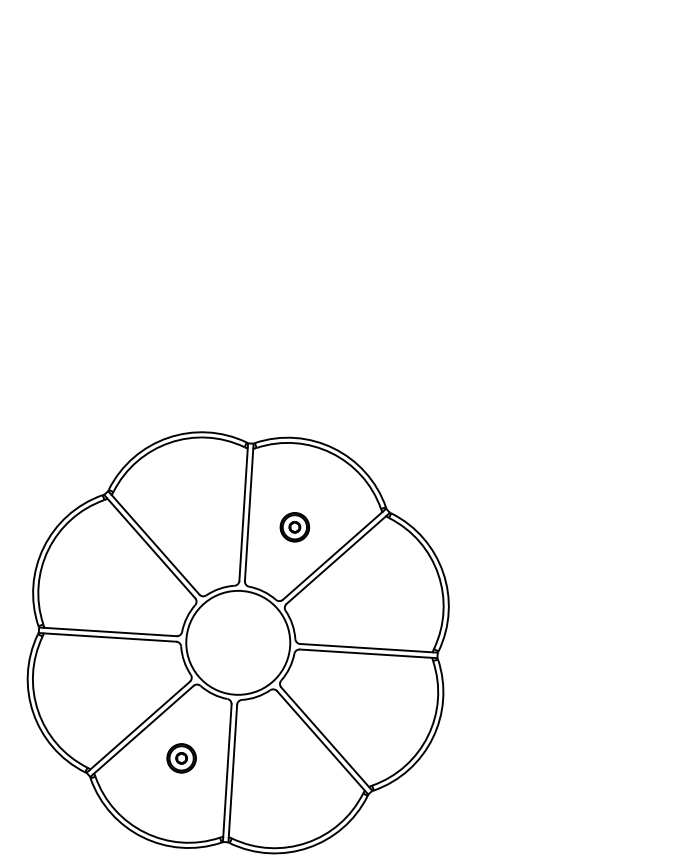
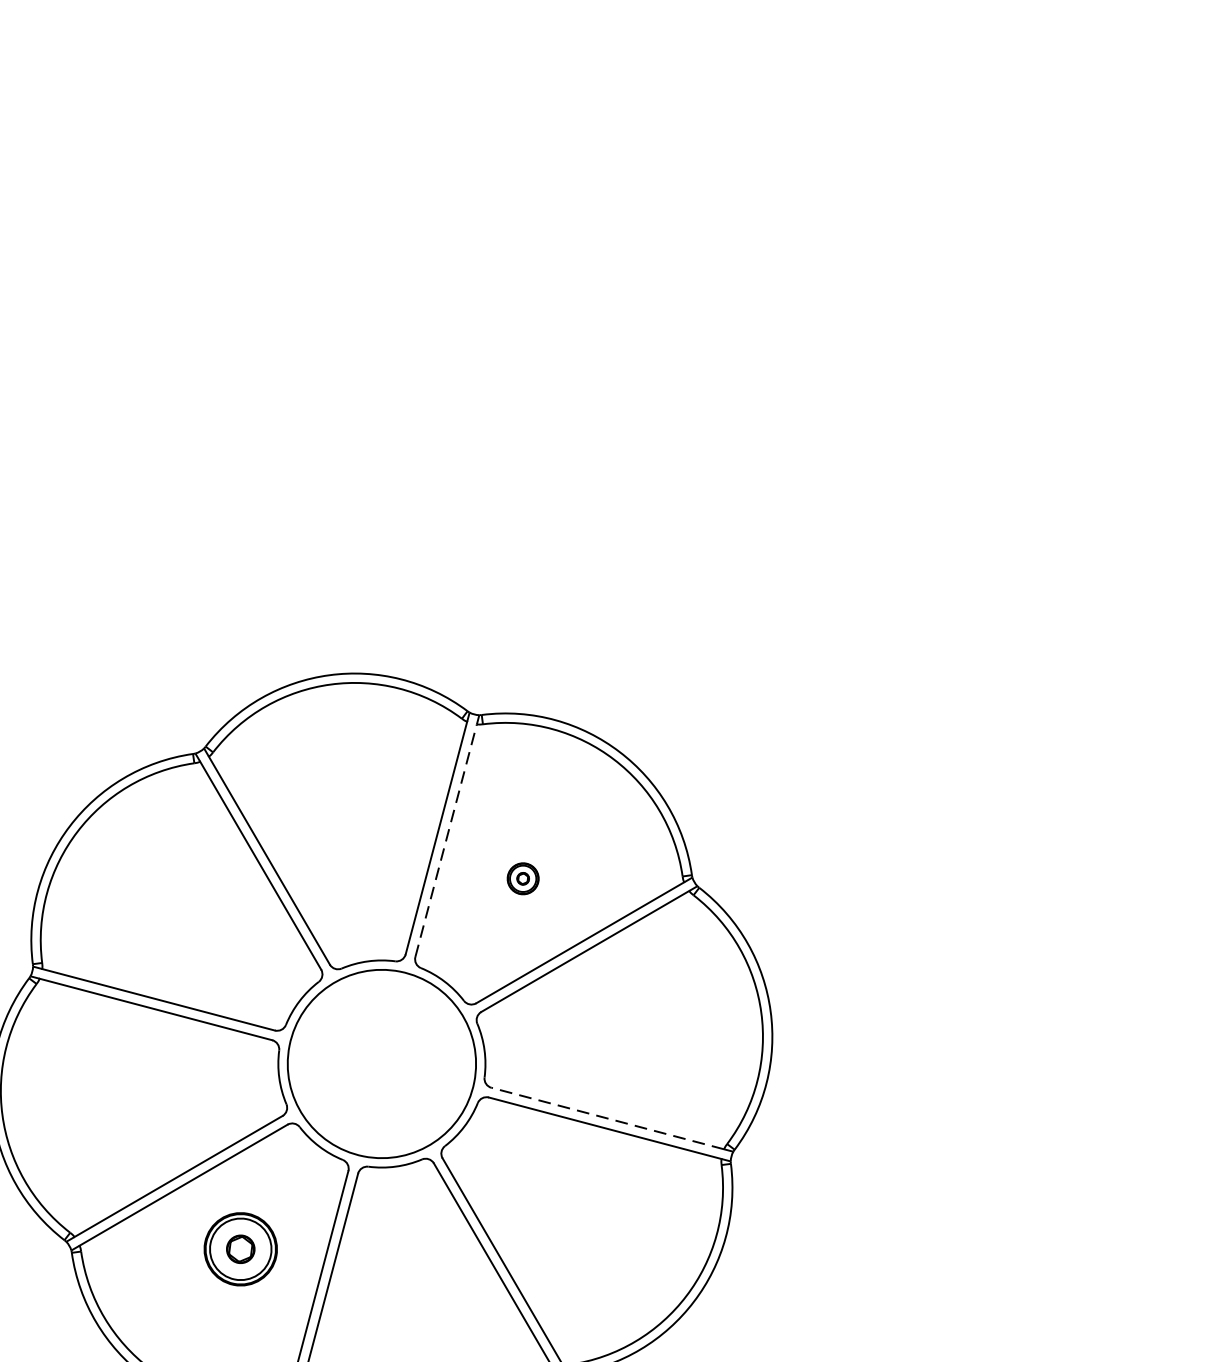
line: (249, 514) -> (447, 839), solid -> dashed
part: (294, 527) -> (522, 878), size x0.6
line: (365, 648) -> (605, 1118), solid -> dashed
part: (181, 758) -> (240, 1249), size x1.4

